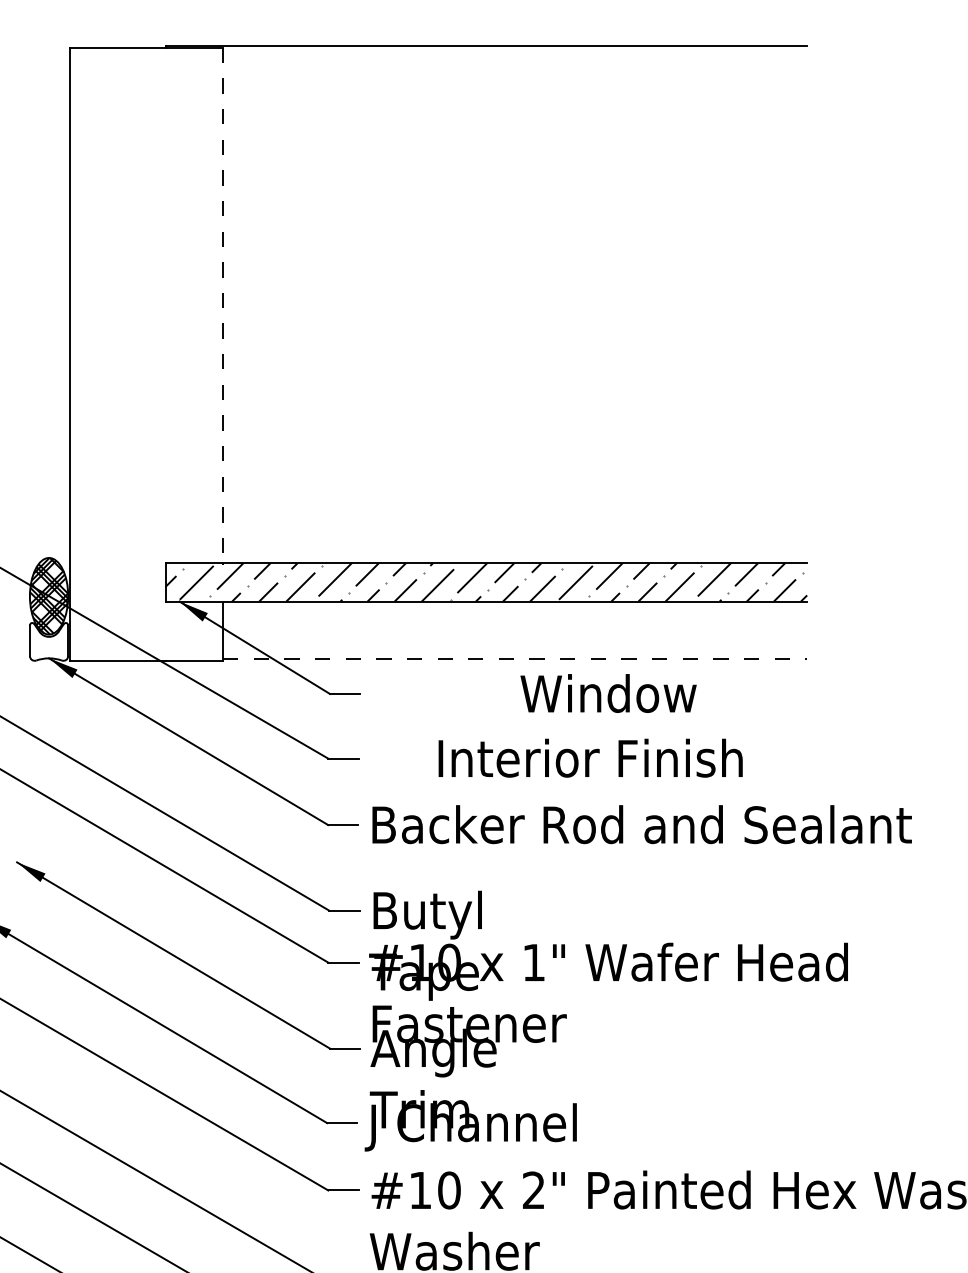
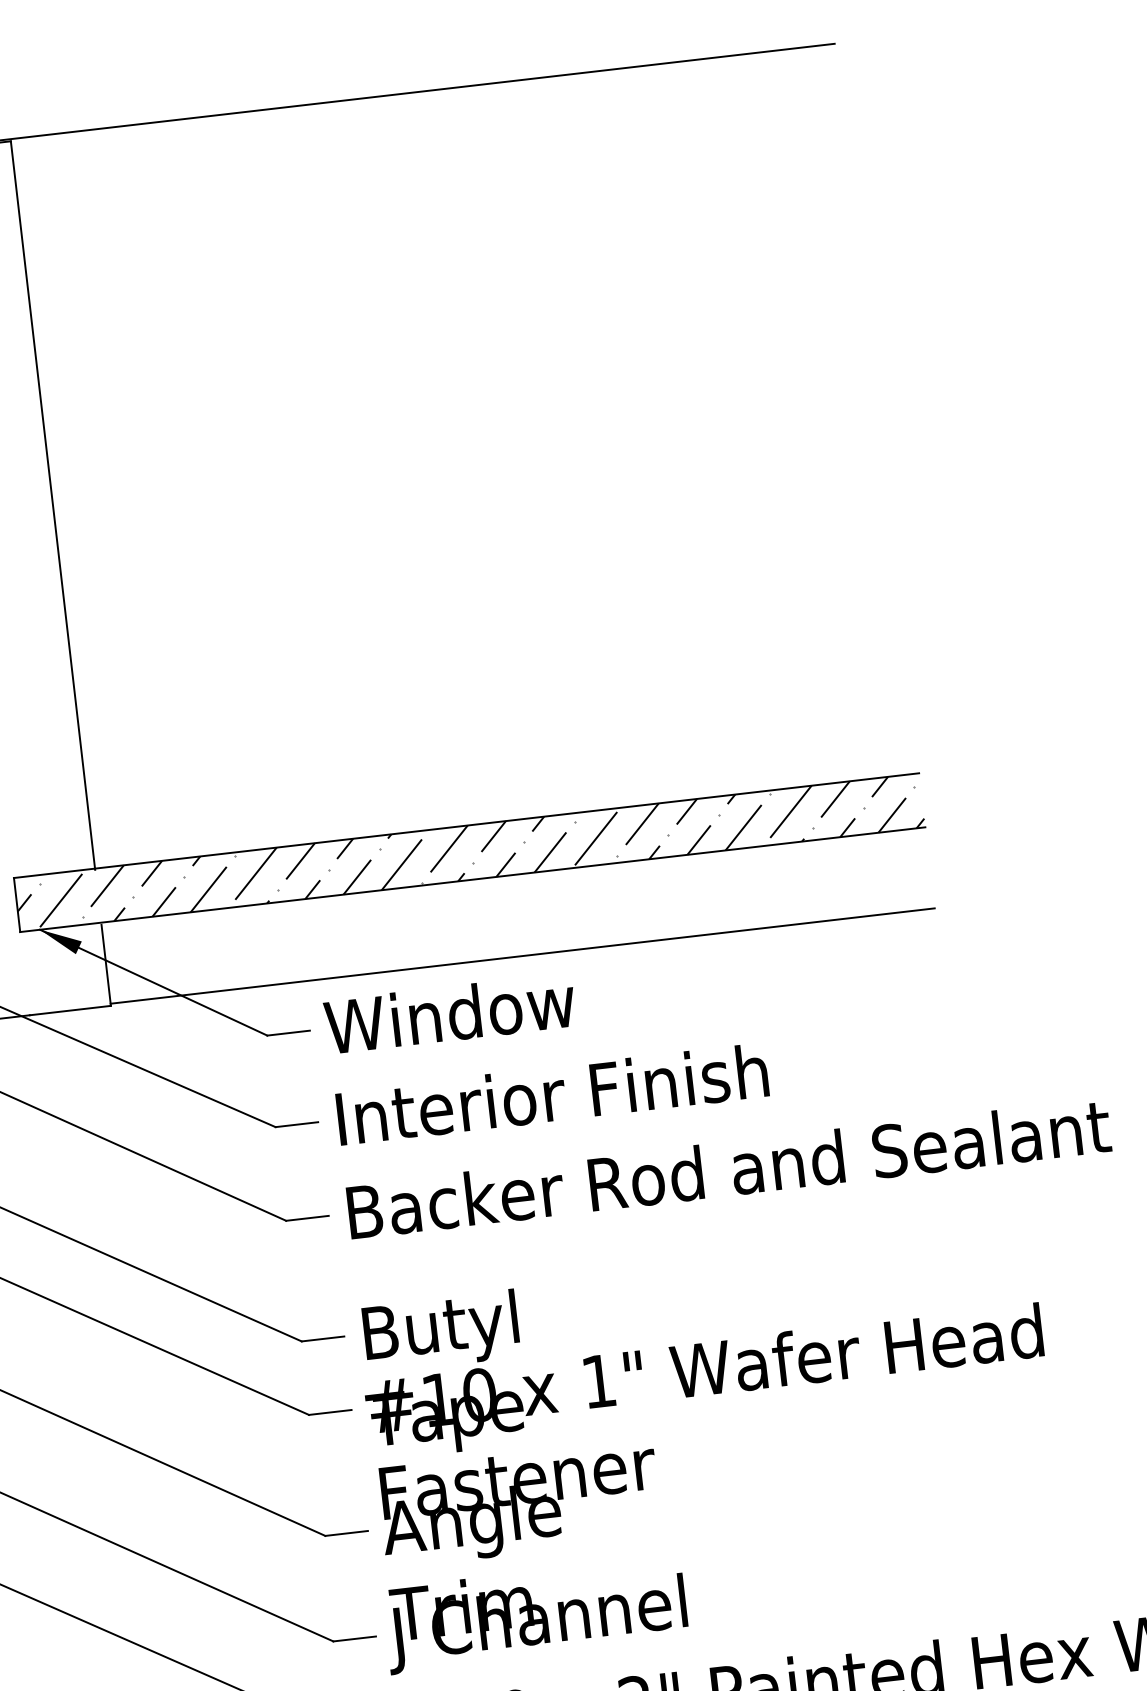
line: (223, 305) -> (53, 504), dashed -> solid
line: (515, 659) -> (523, 956), dashed -> solid
text: (608, 693) -> (449, 1013), moved
text: (590, 757) -> (552, 1093), moved

